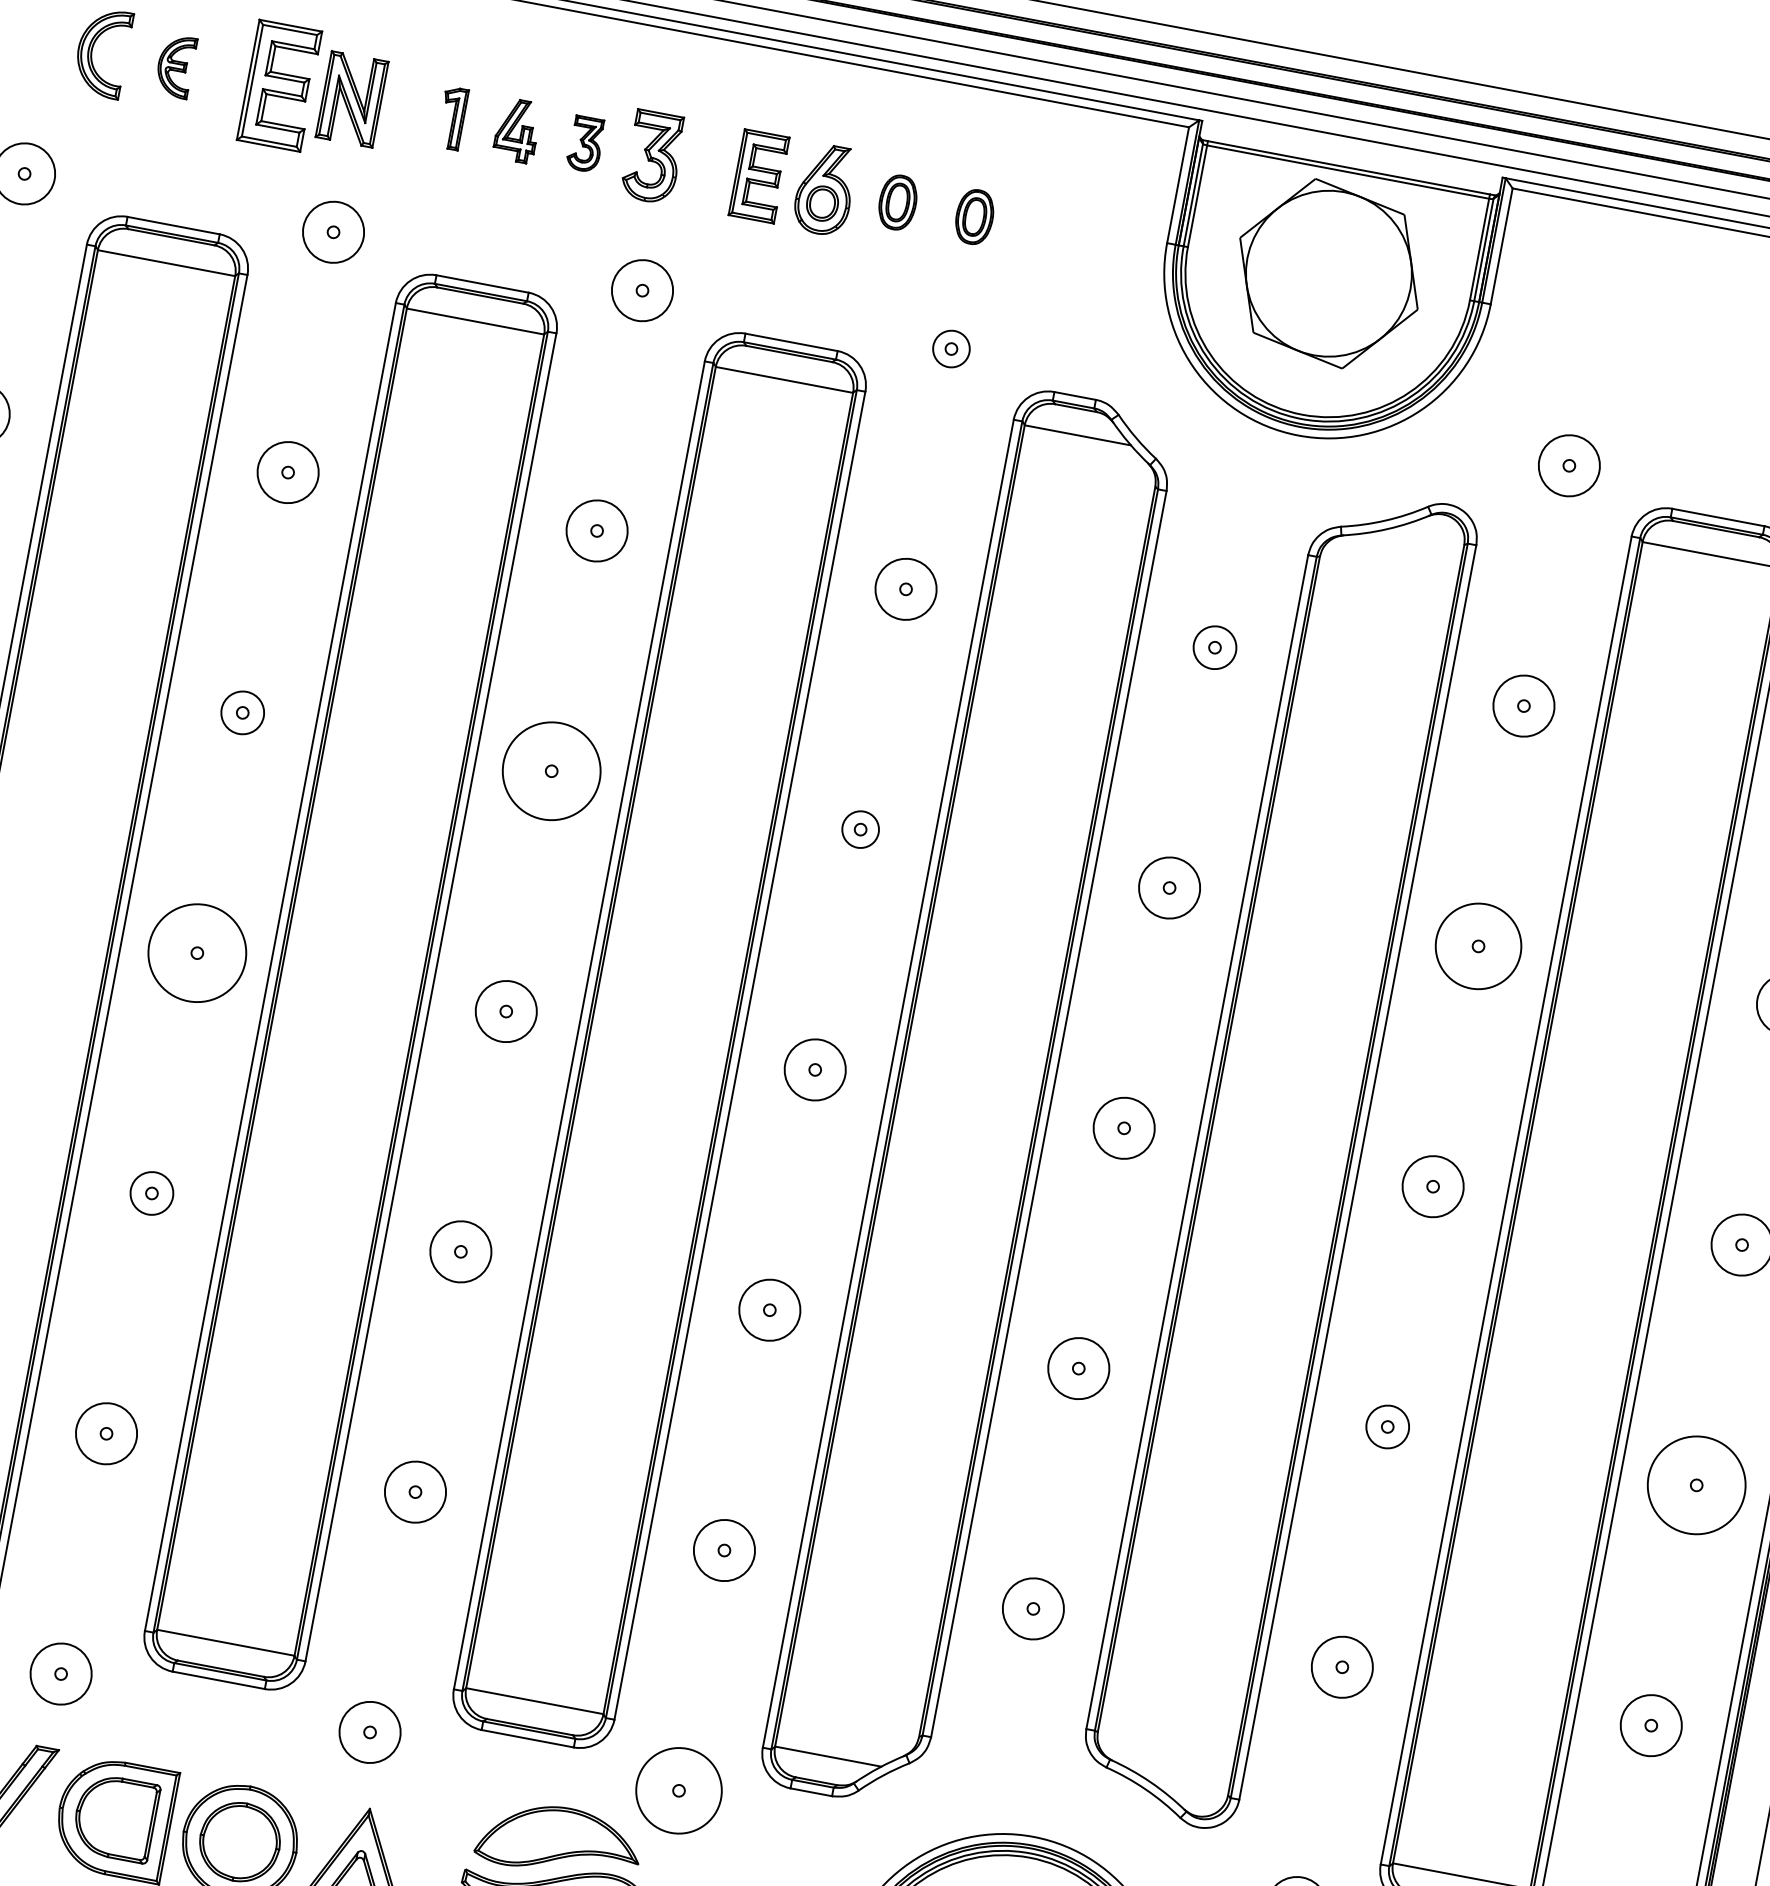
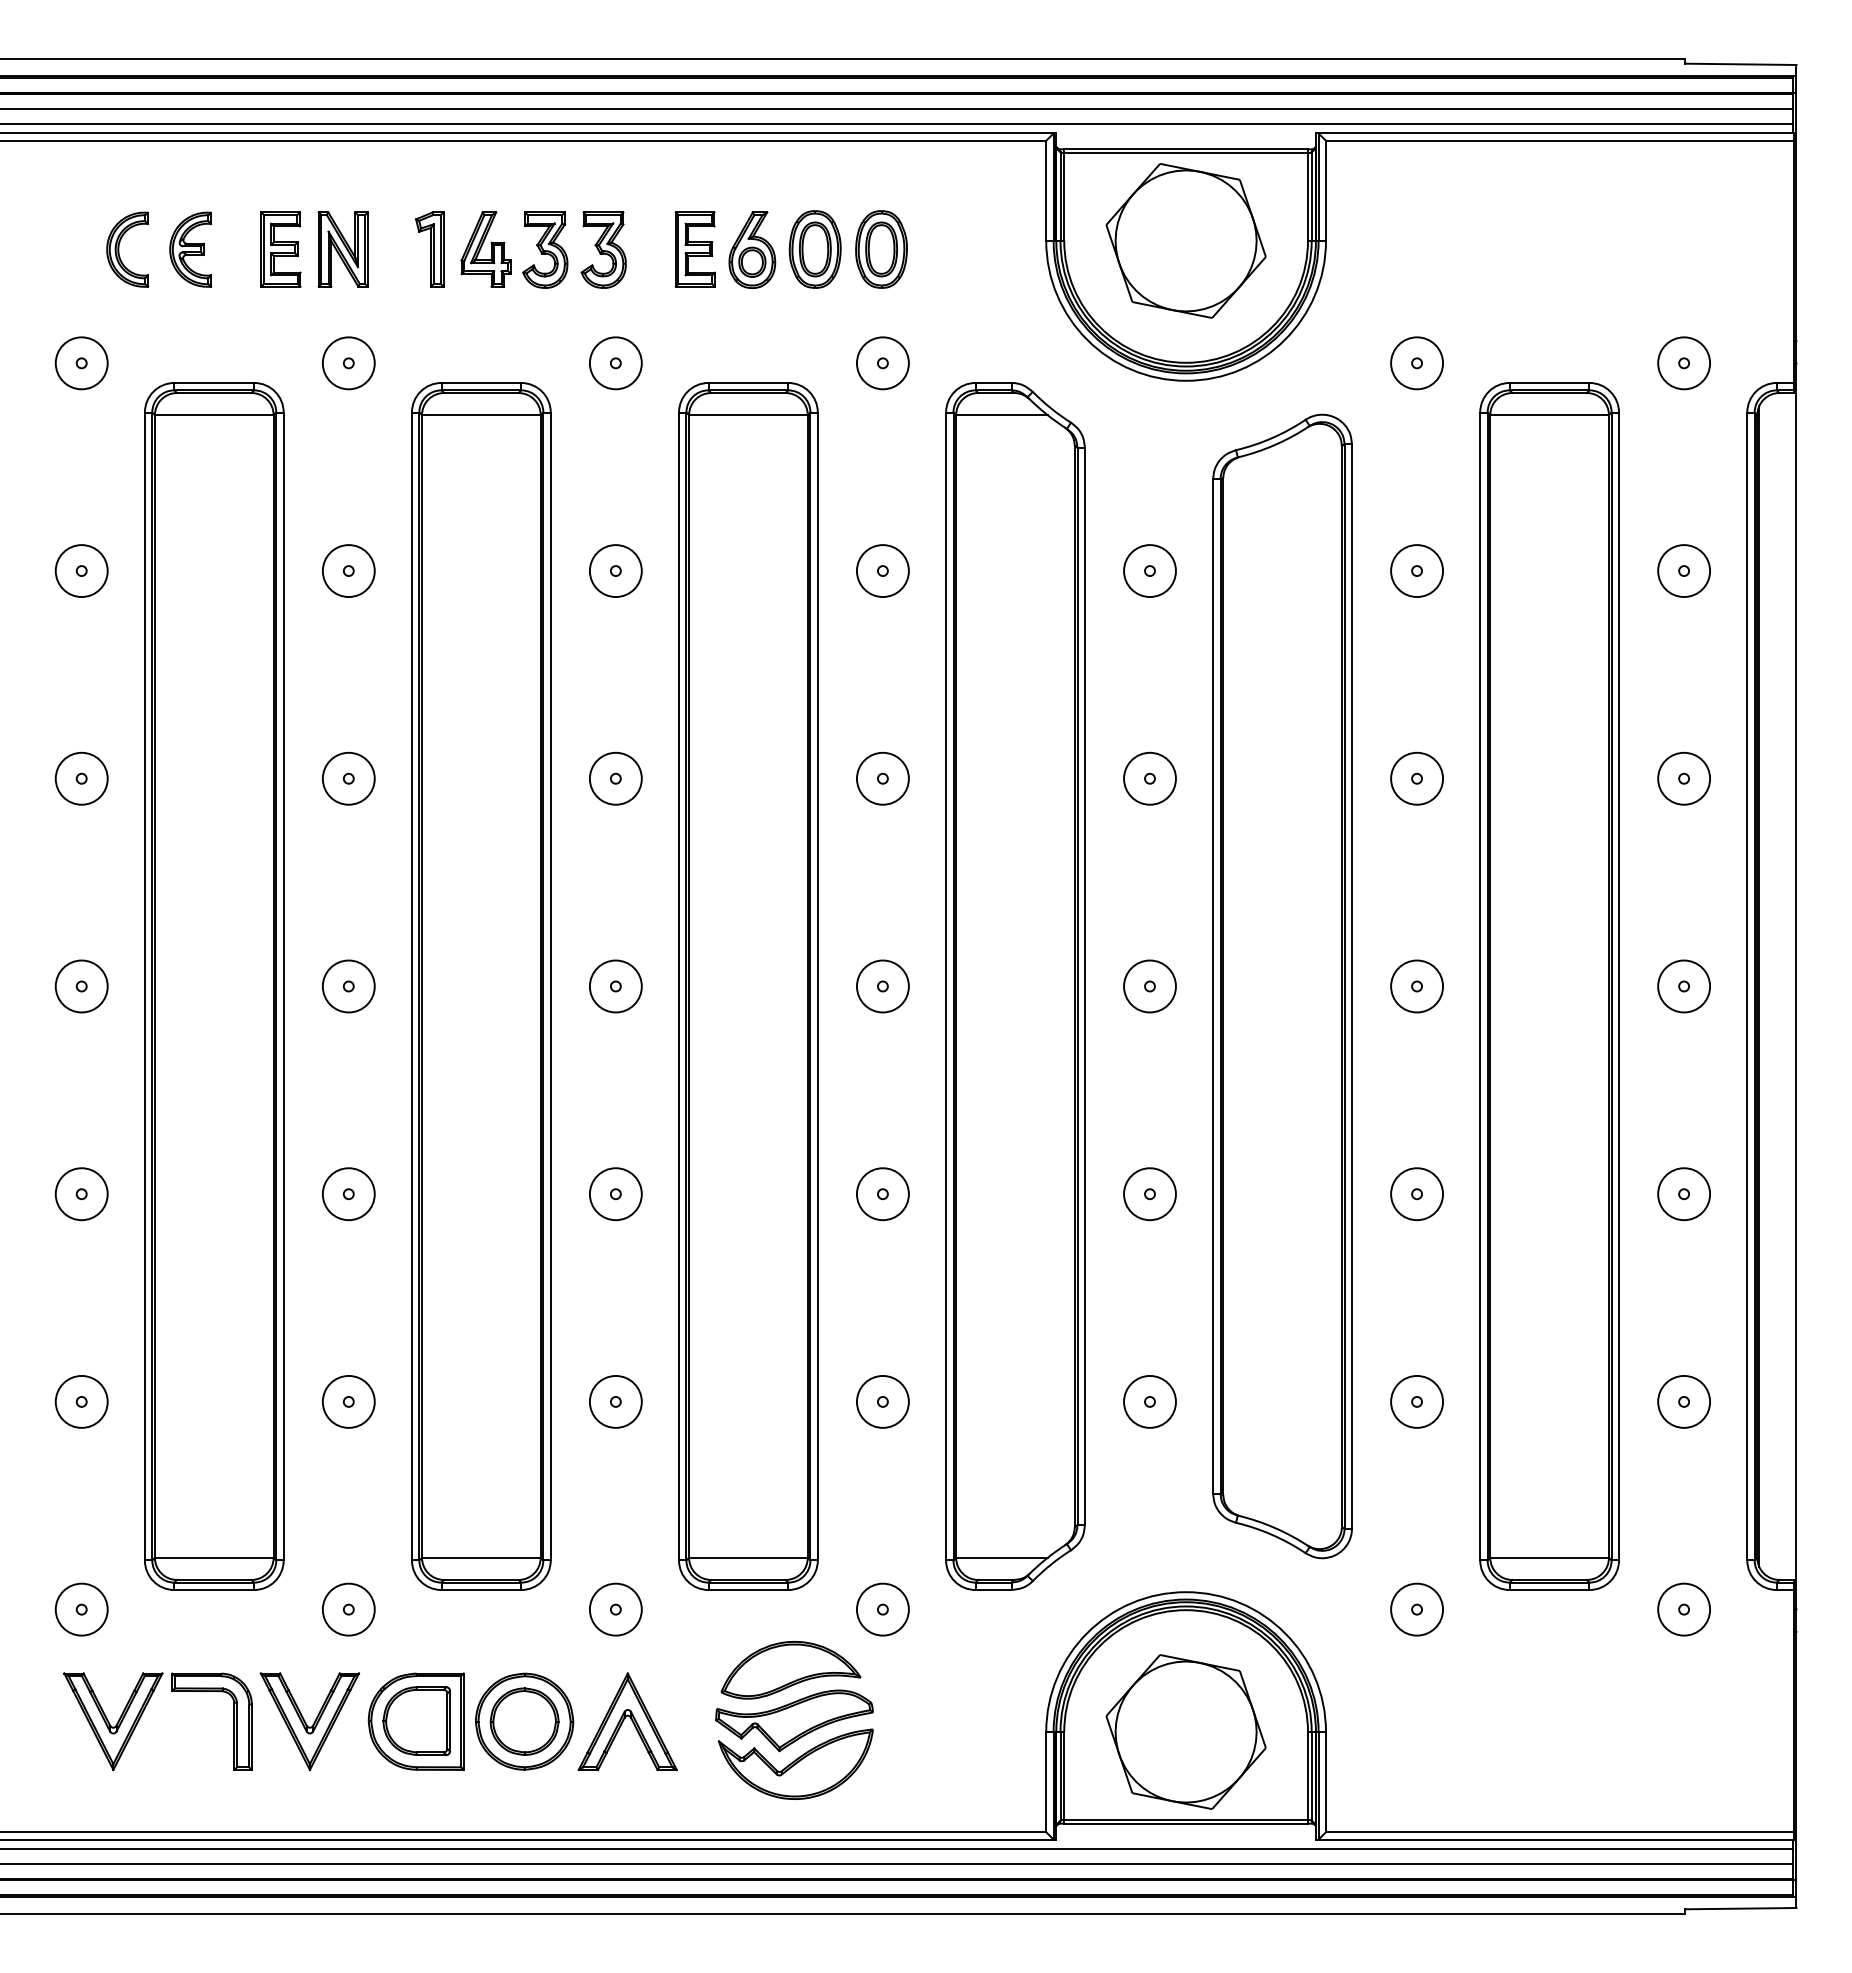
part: (175, 66) -> (190, 249), size x1.43
part: (279, 85) -> (280, 249), size x0.71
part: (451, 118) -> (429, 249), size x1.43
part: (516, 130) -> (485, 249), size x1.43
part: (585, 143) -> (545, 249), size x1.67
part: (897, 202) -> (814, 249), size x1.67
part: (974, 217) -> (881, 249), size x1.67
circle: (950, 349) -> (882, 363), size x1.67
circle: (1214, 648) -> (1149, 571), size x1.43
circle: (242, 712) -> (348, 778), size x1.43
circle: (551, 770) -> (615, 778), size x0.62
circle: (860, 829) -> (882, 778), size x1.67
circle: (1479, 946) -> (1417, 778), size x0.71
circle: (196, 953) -> (348, 986), size x0.62
circle: (151, 1193) -> (348, 1194), size x1.43
circle: (1388, 1427) -> (1417, 1194), size x1.43
circle: (1697, 1485) -> (1684, 1194), size x0.62
circle: (678, 1790) -> (882, 1609), size x0.71

